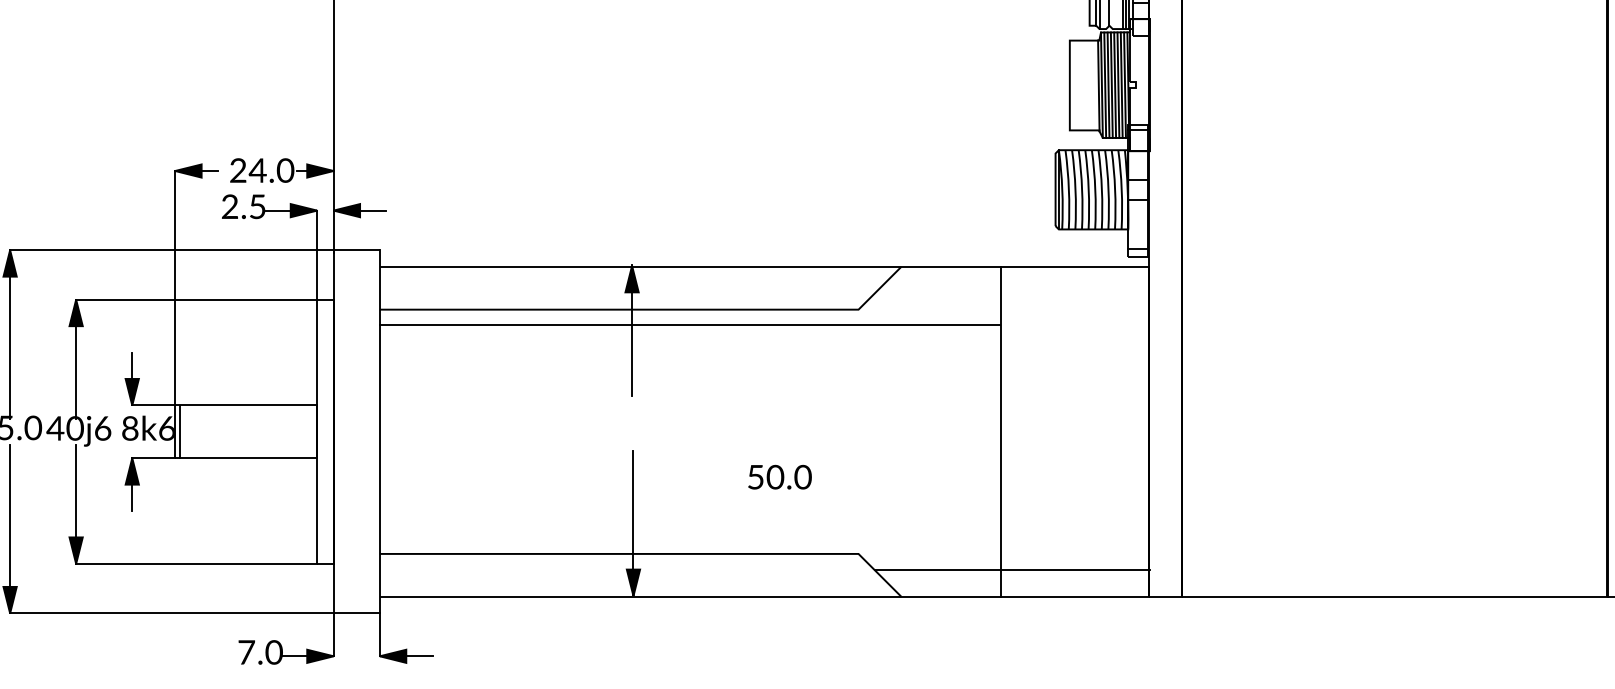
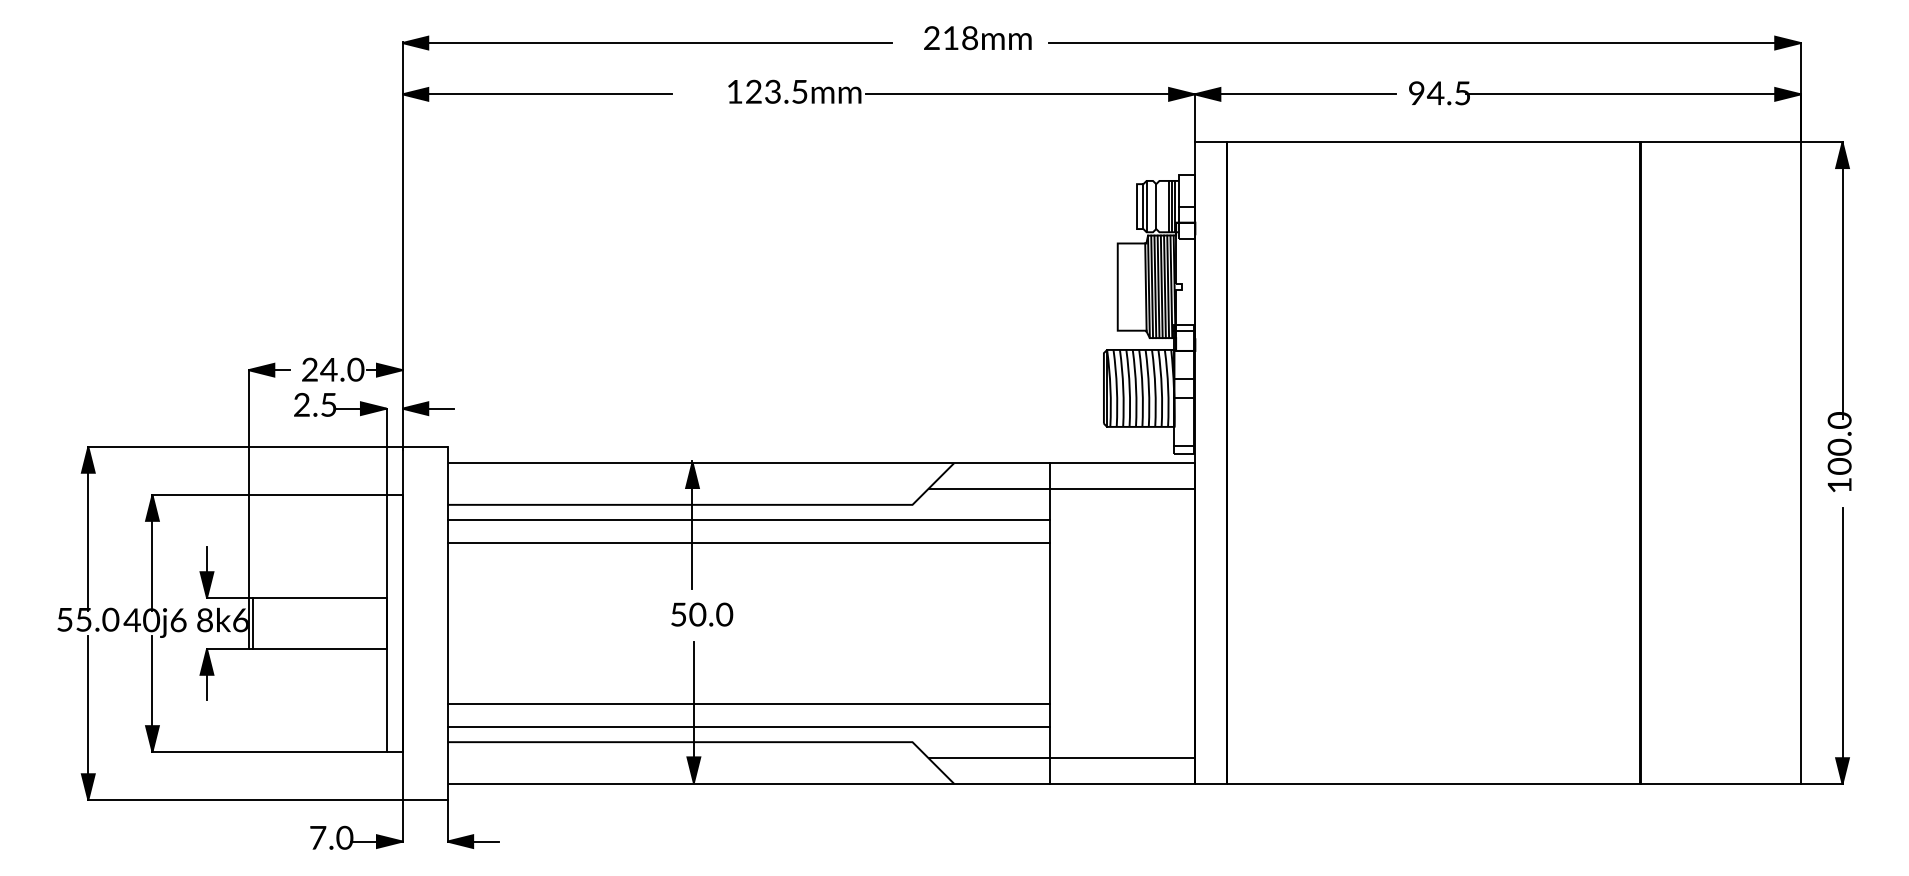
line: (1011, 292) -> (1061, 488), added
line: (689, 349) -> (748, 543), added
text: (780, 477) -> (702, 614), moved
line: (690, 515) -> (749, 704), added
line: (689, 537) -> (748, 726), added

